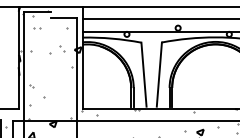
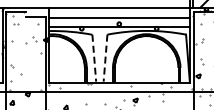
line: (144, 75) -> (94, 58), solid -> dashed
line: (159, 75) -> (105, 58), solid -> dashed

